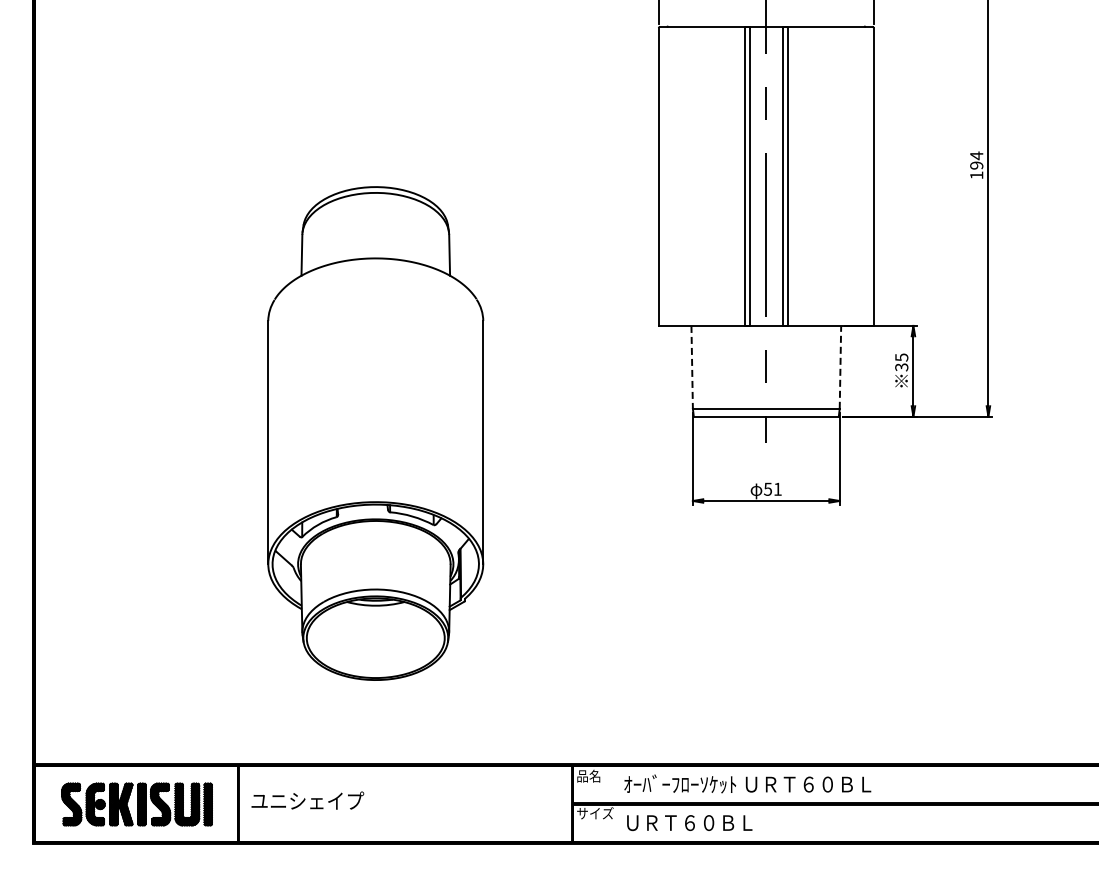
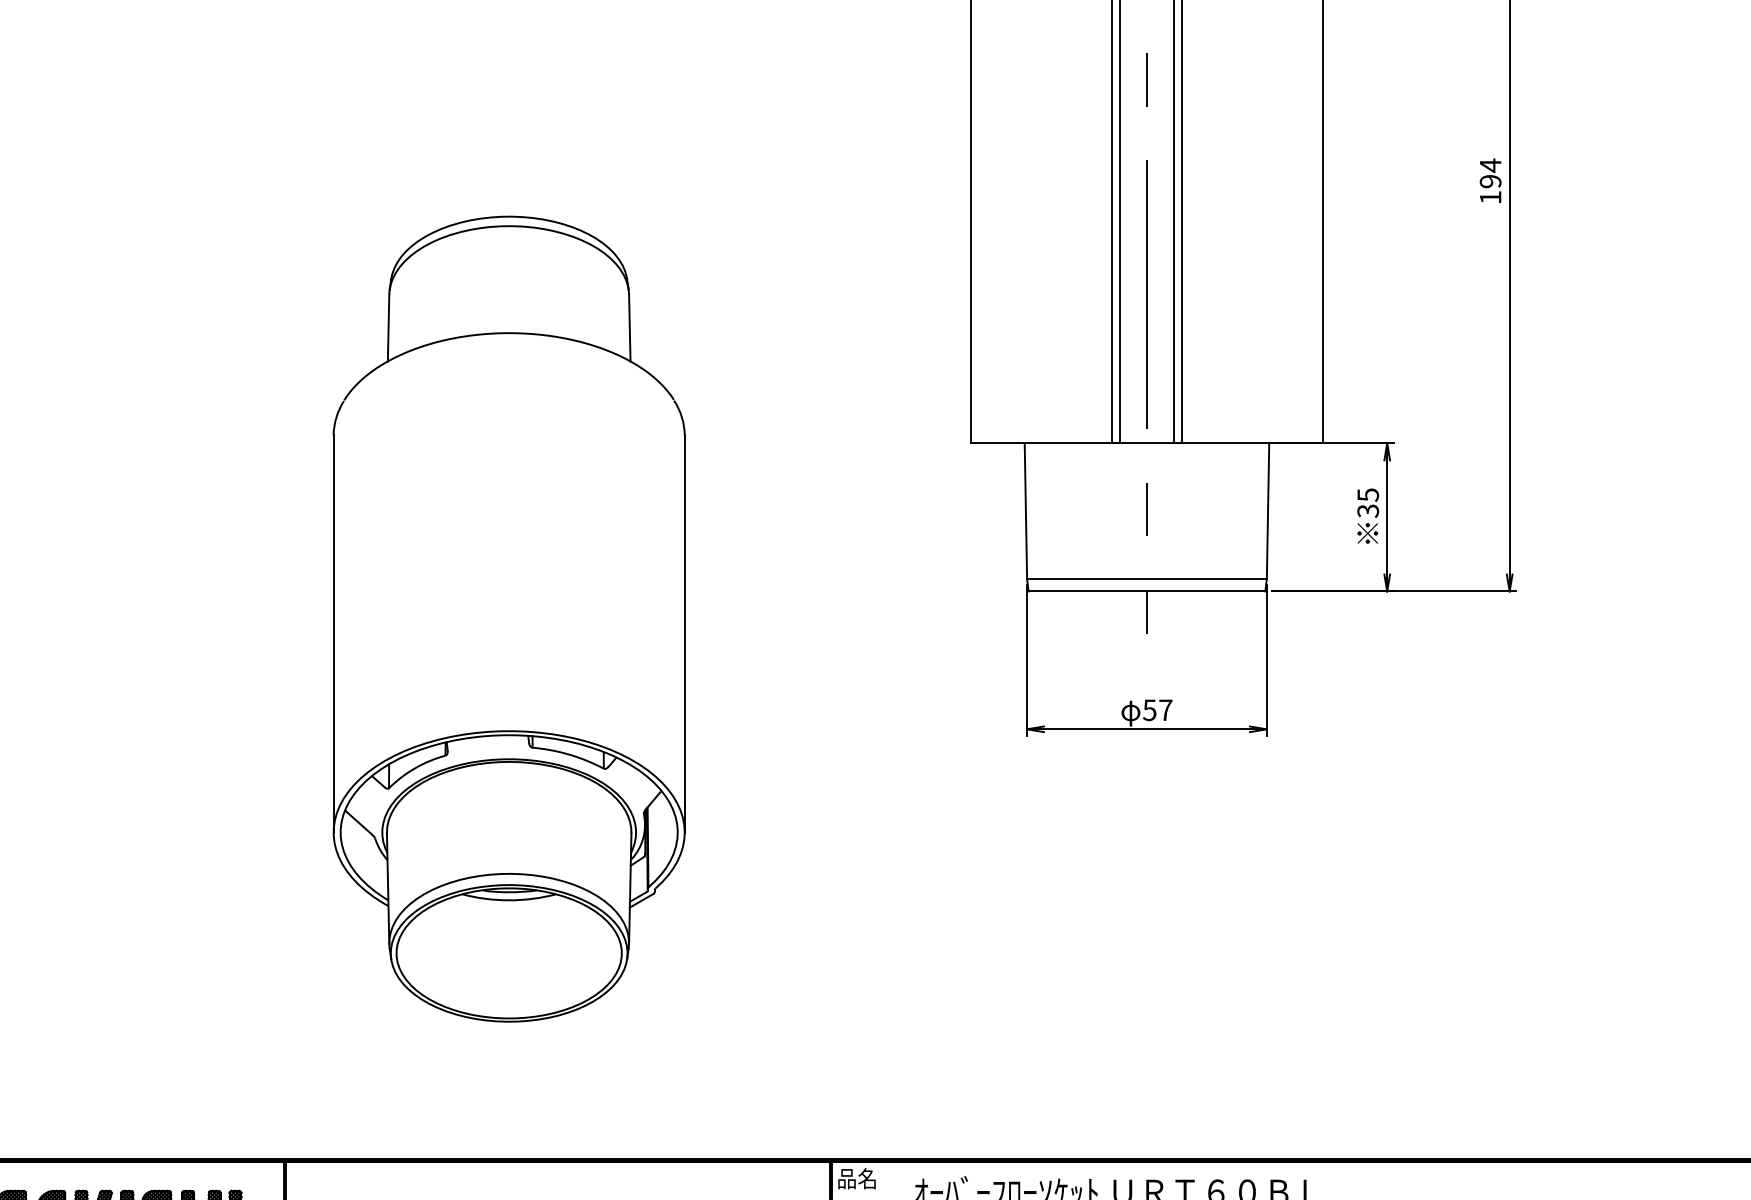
line: (840, 366) -> (1268, 509), dashed -> solid
line: (692, 367) -> (1026, 511), dashed -> solid
text: (777, 488) -> (1165, 708), 51 -> 57

